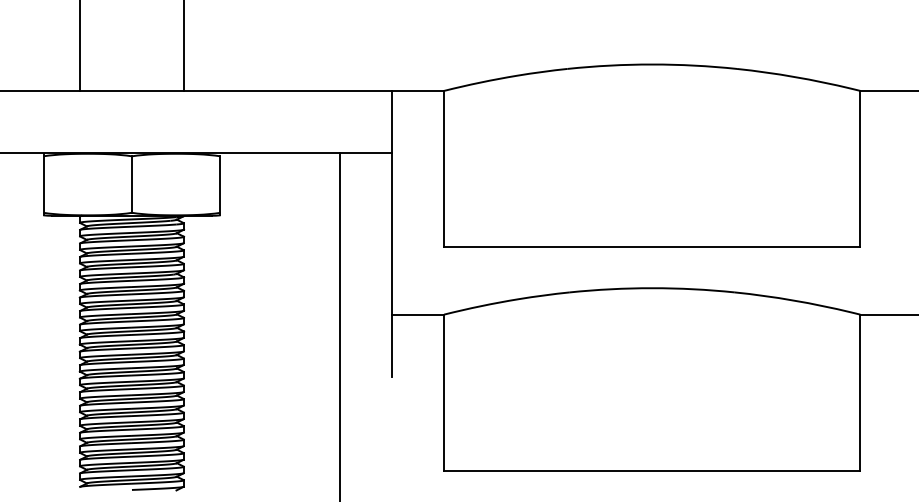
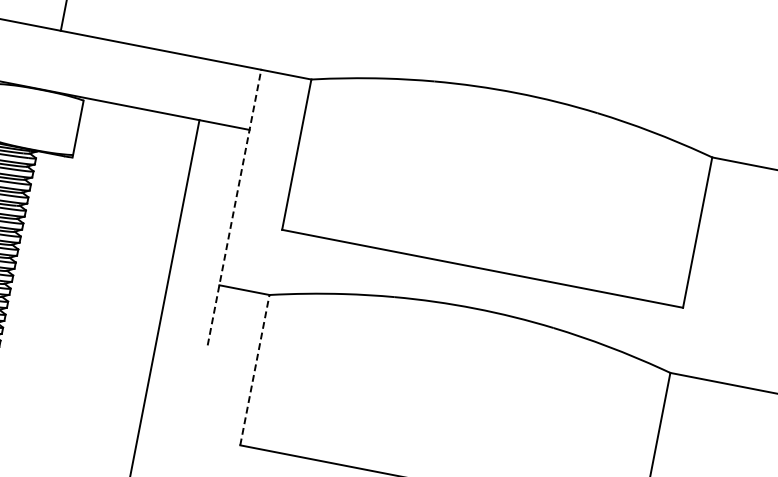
line: (392, 233) -> (234, 207), solid -> dashed
line: (444, 392) -> (255, 370), solid -> dashed

